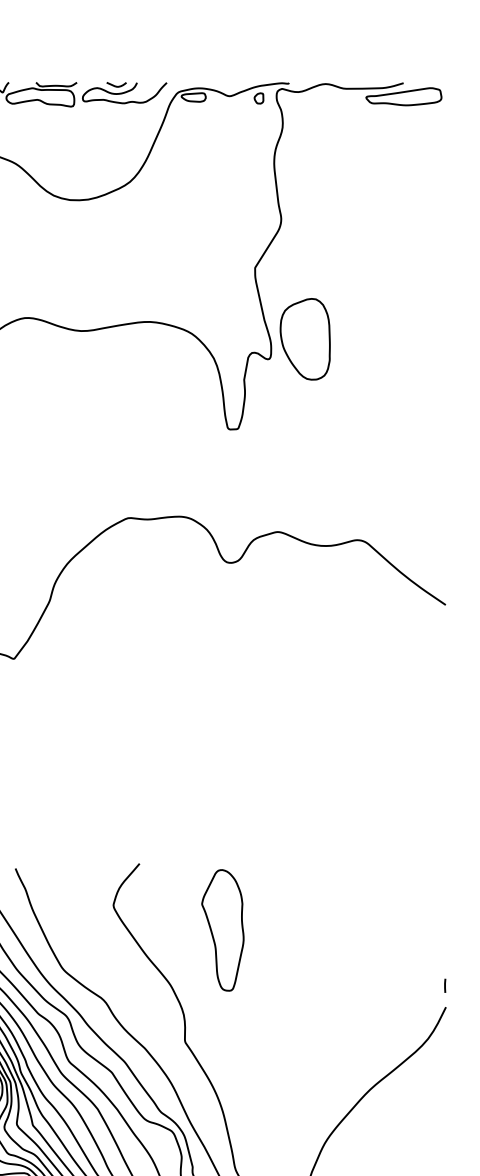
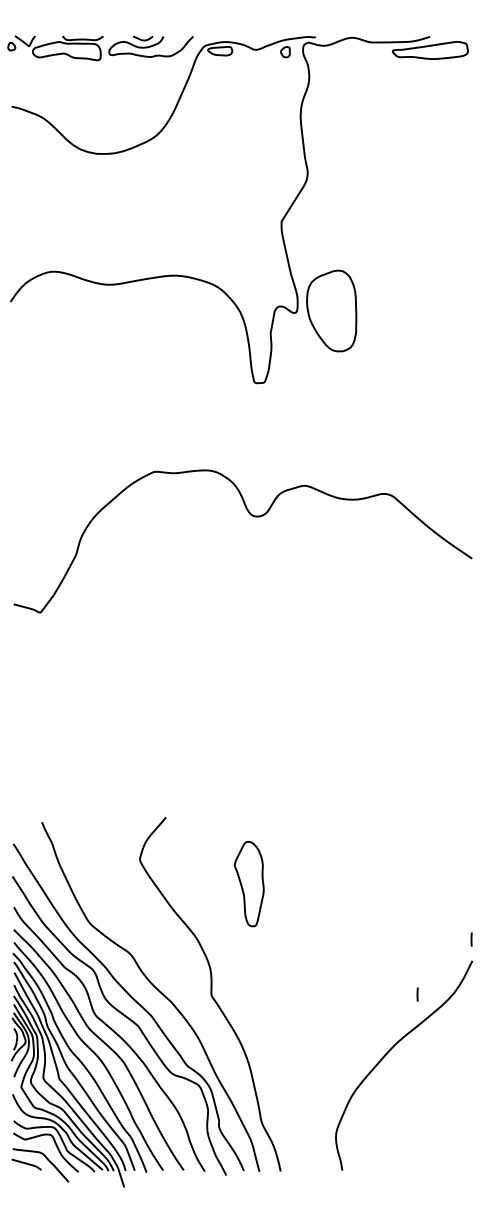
part: (305, 338) -> (331, 310), moved
part: (222, 929) -> (248, 883), size x0.7
line: (391, 1040) -> (417, 994), added

